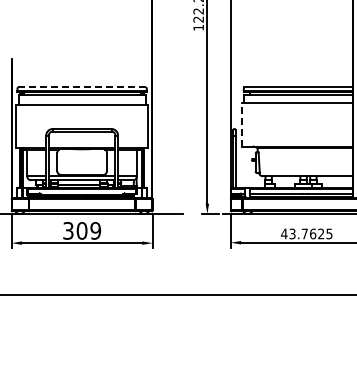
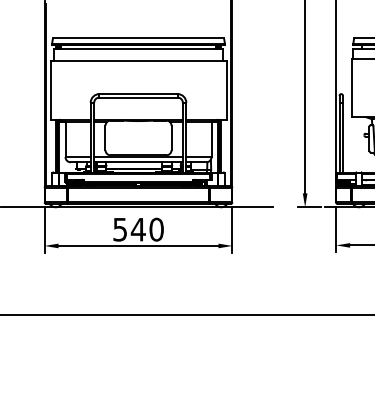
line: (81, 86) -> (137, 37), dashed -> solid
line: (242, 124) -> (351, 88), dashed -> solid
text: (82, 230) -> (138, 229), 309 -> 540

